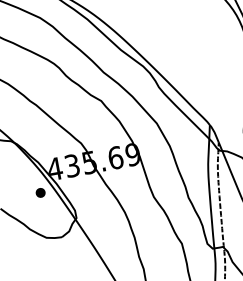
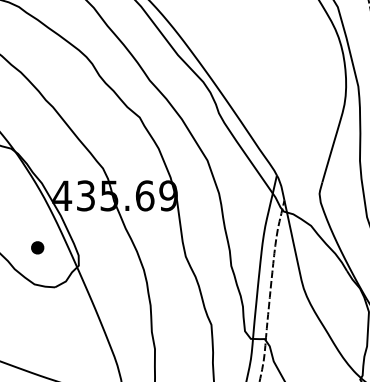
part: (40, 192) -> (37, 247), moved

